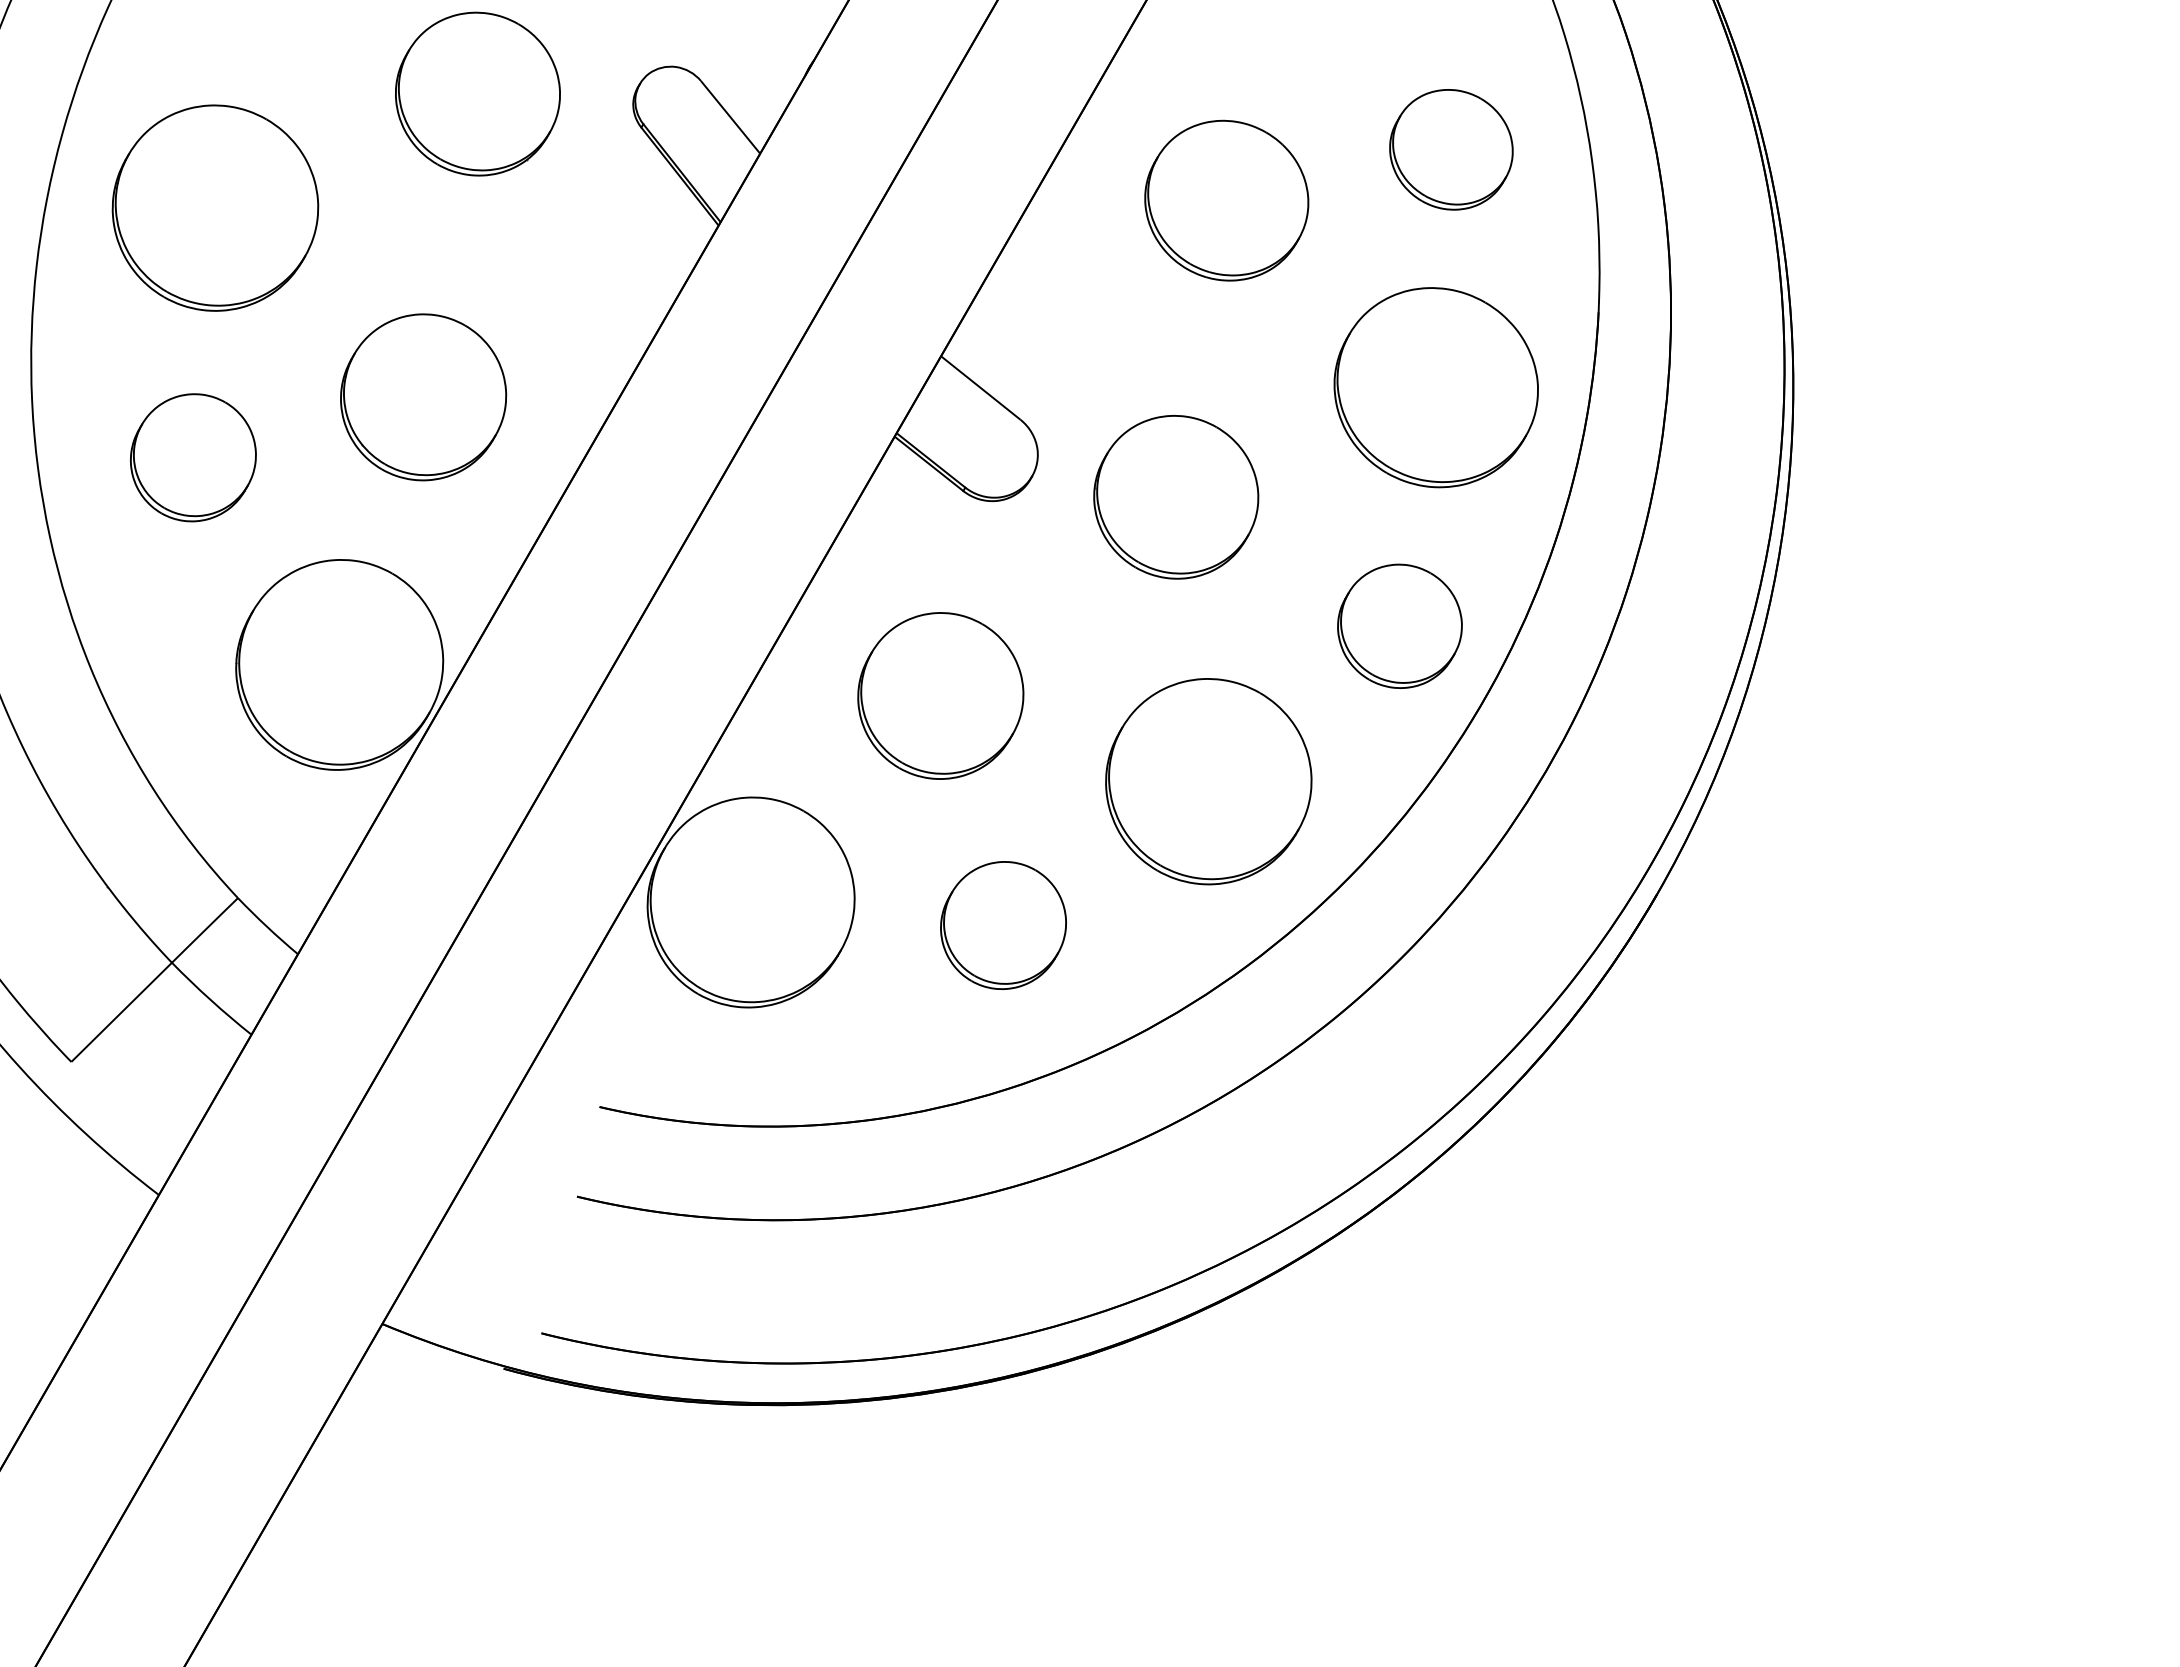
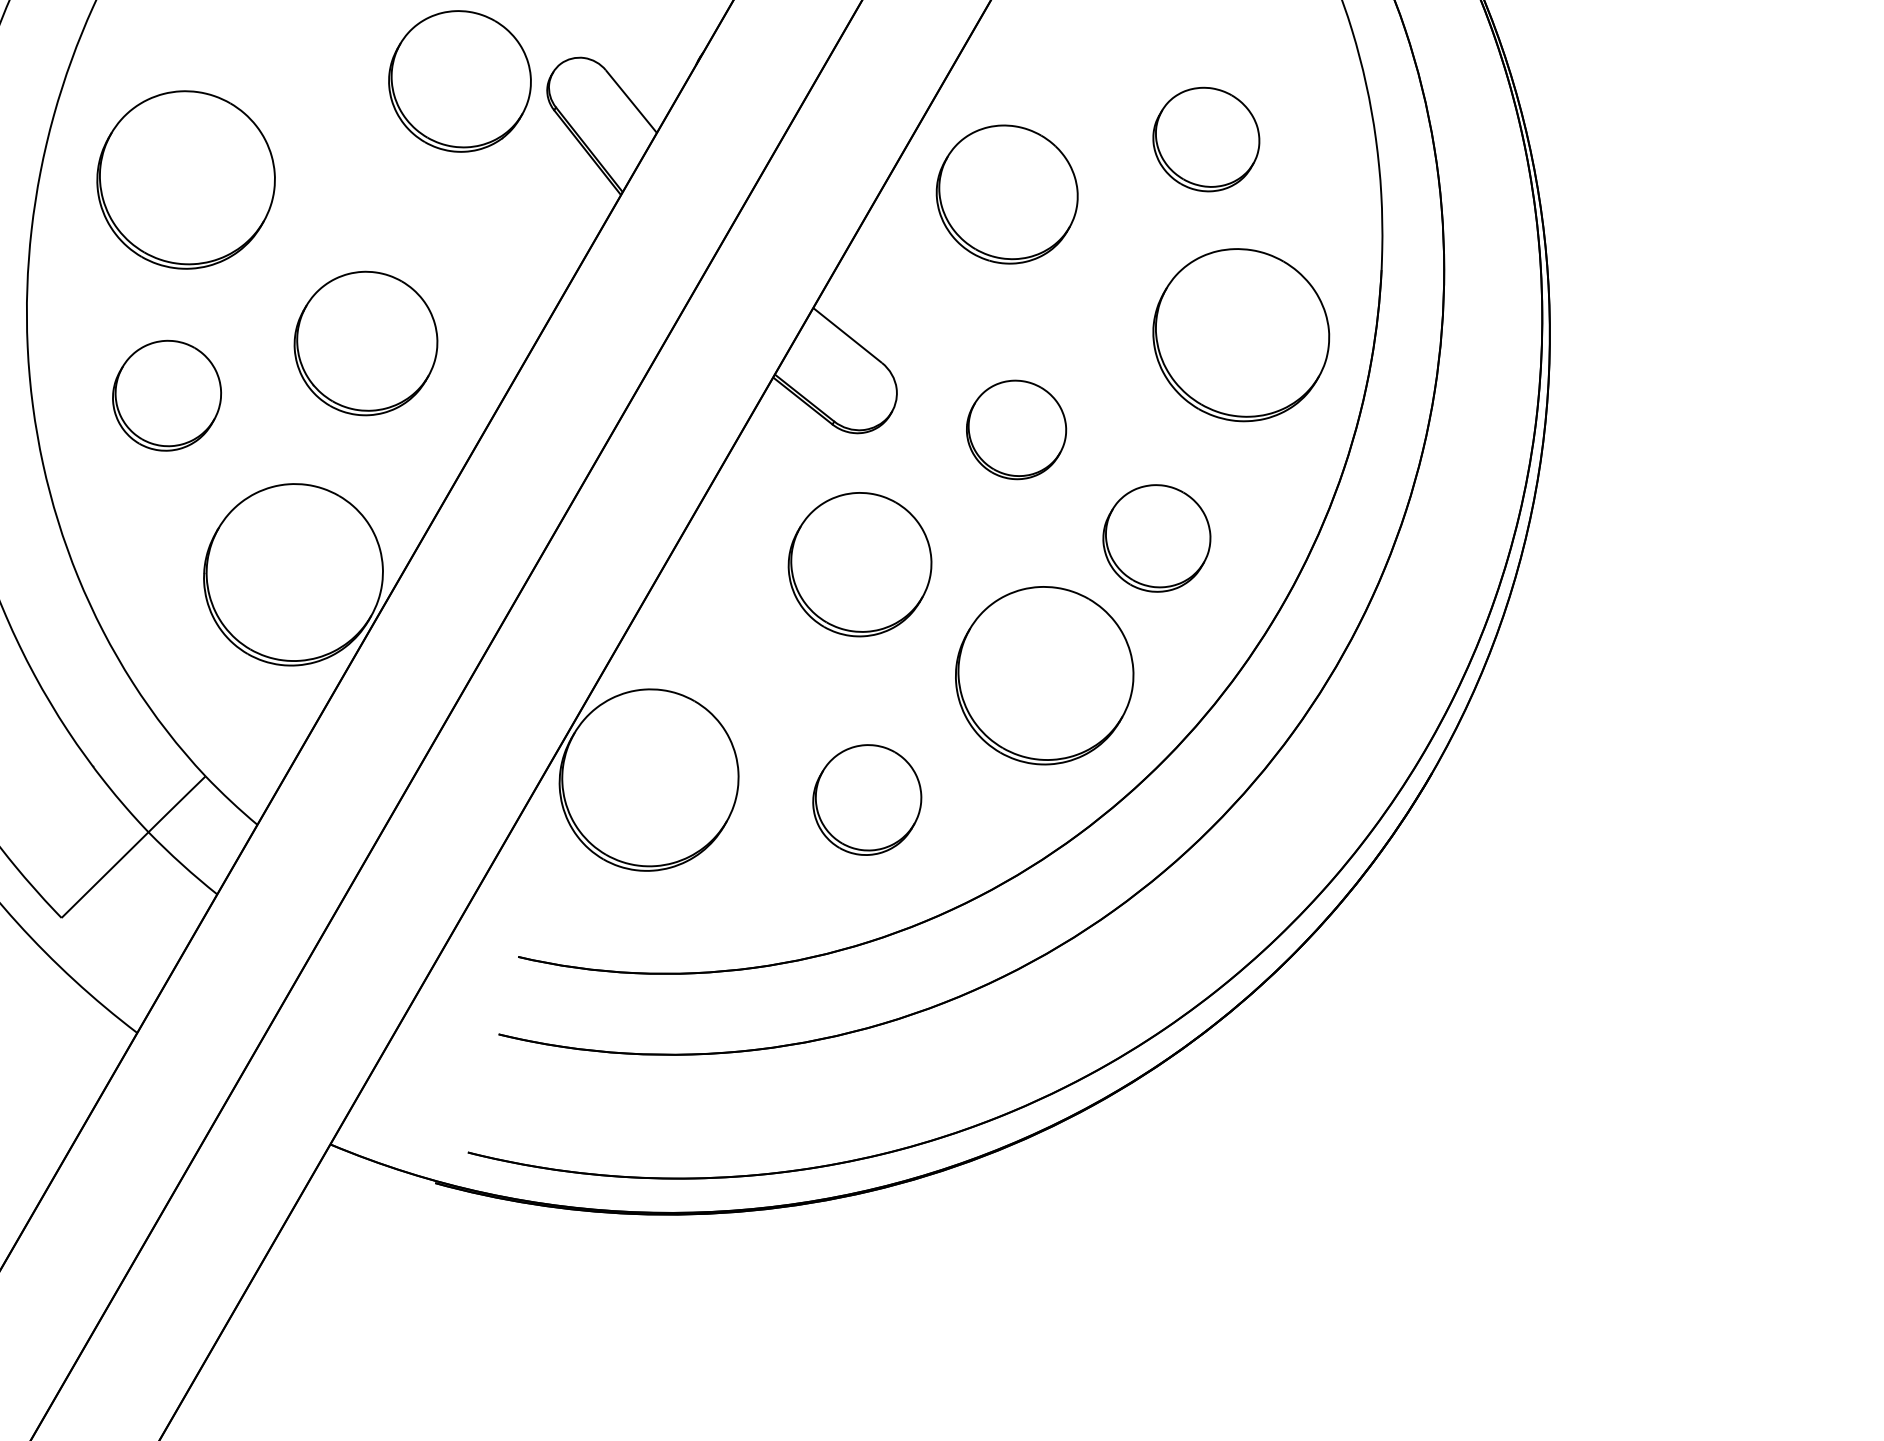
part: (477, 94) -> (459, 81), moved
part: (1451, 149) -> (1206, 139), moved
part: (1225, 200) -> (1006, 194), moved
part: (1176, 496) -> (1016, 429), size x0.7
part: (1399, 626) -> (1156, 538), moved
part: (940, 695) -> (859, 564), moved

